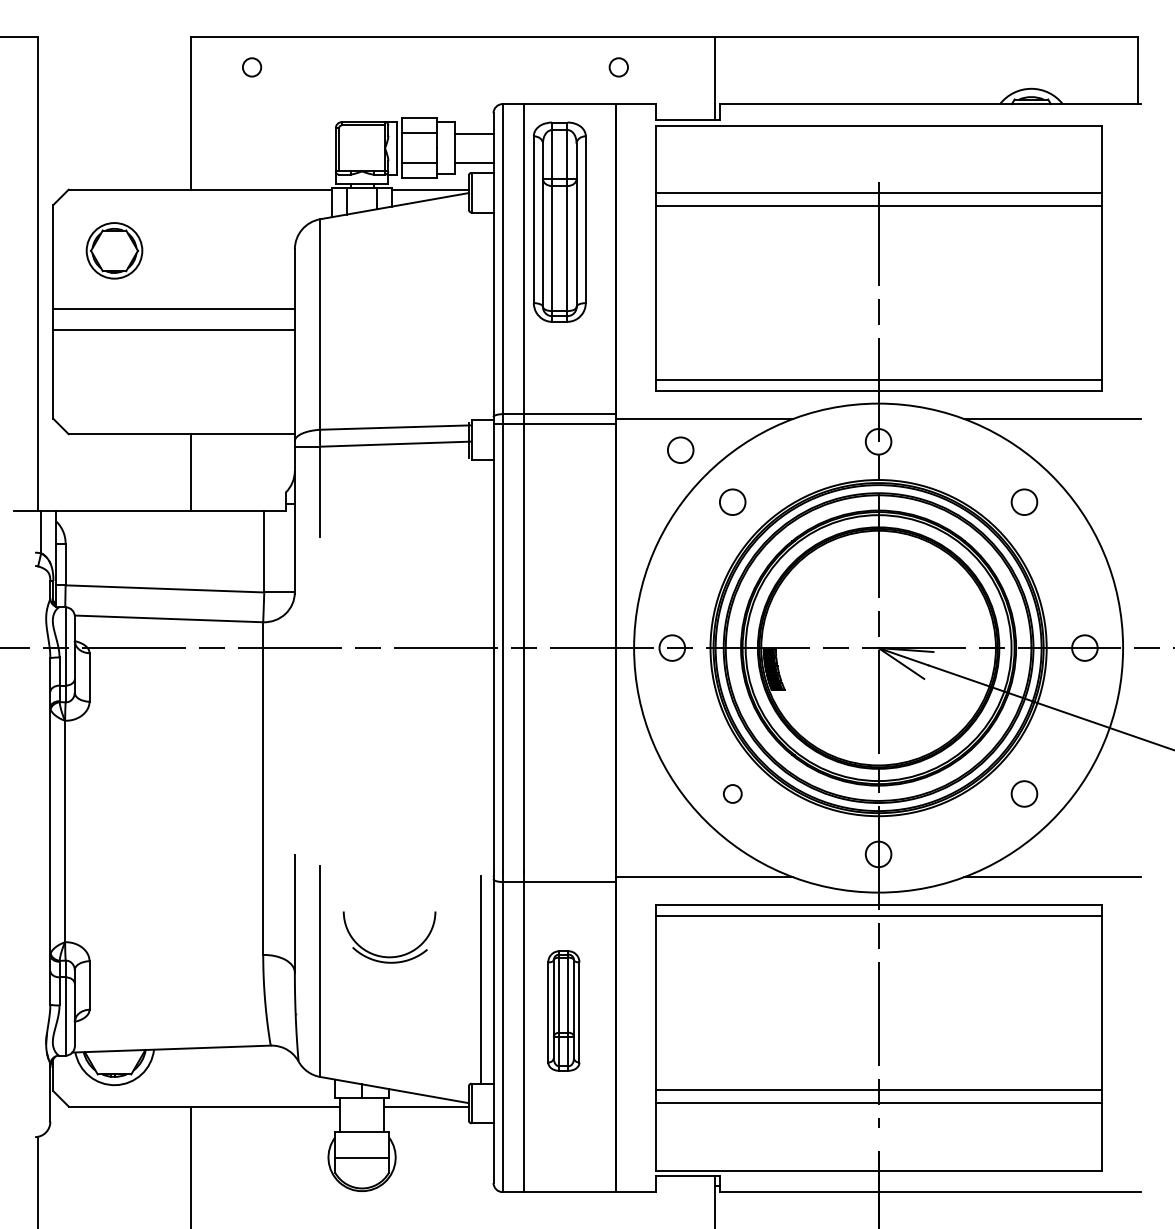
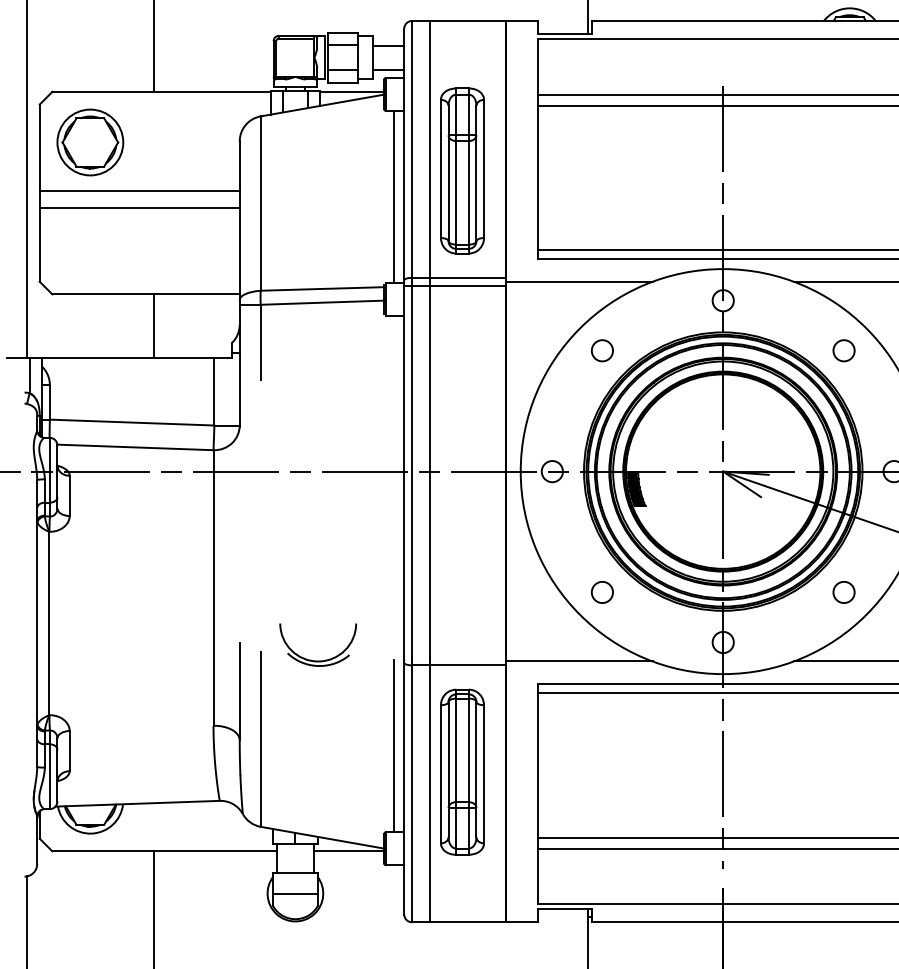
part: (559, 221) -> (462, 170), moved
part: (114, 250) -> (90, 142), size x1.43
line: (480, 316) -> (393, 196), added
circle: (680, 449) -> (559, 307), removed
circle: (732, 793) -> (602, 592), size x1.43
part: (389, 956) -> (318, 660), moved
part: (563, 1010) -> (462, 771), size x1.67

